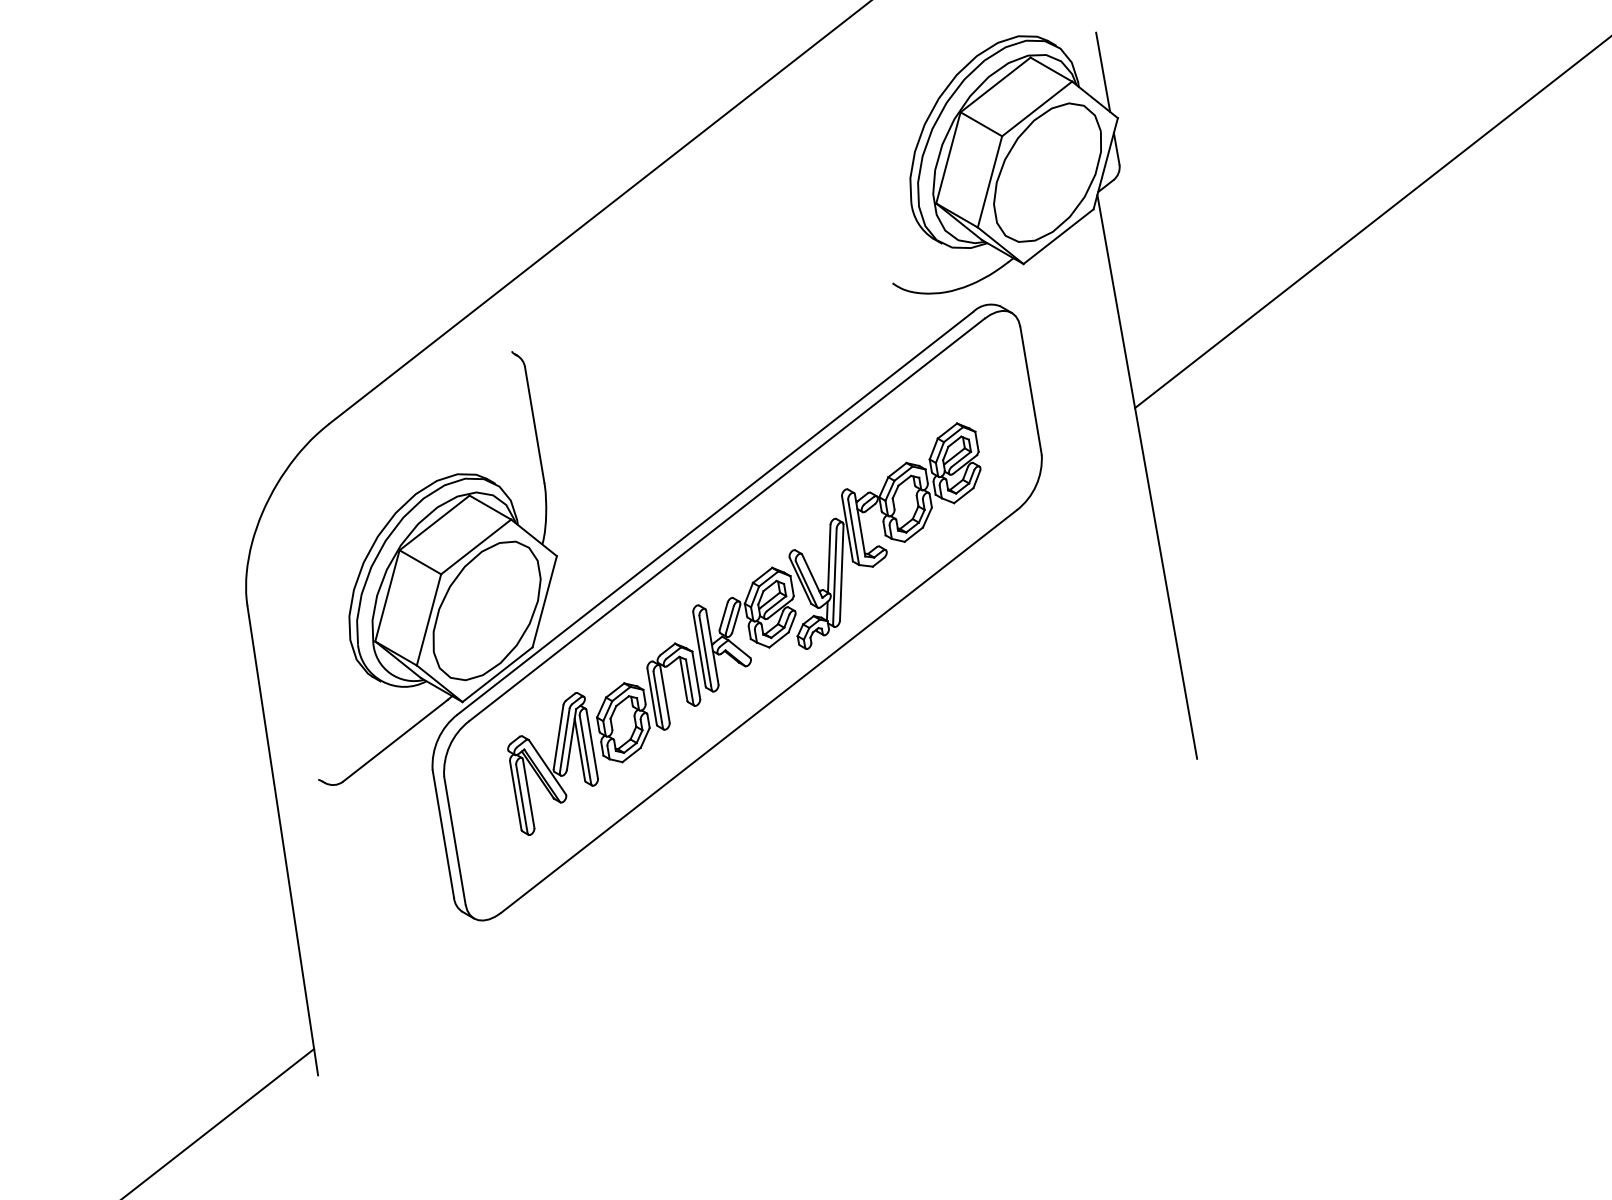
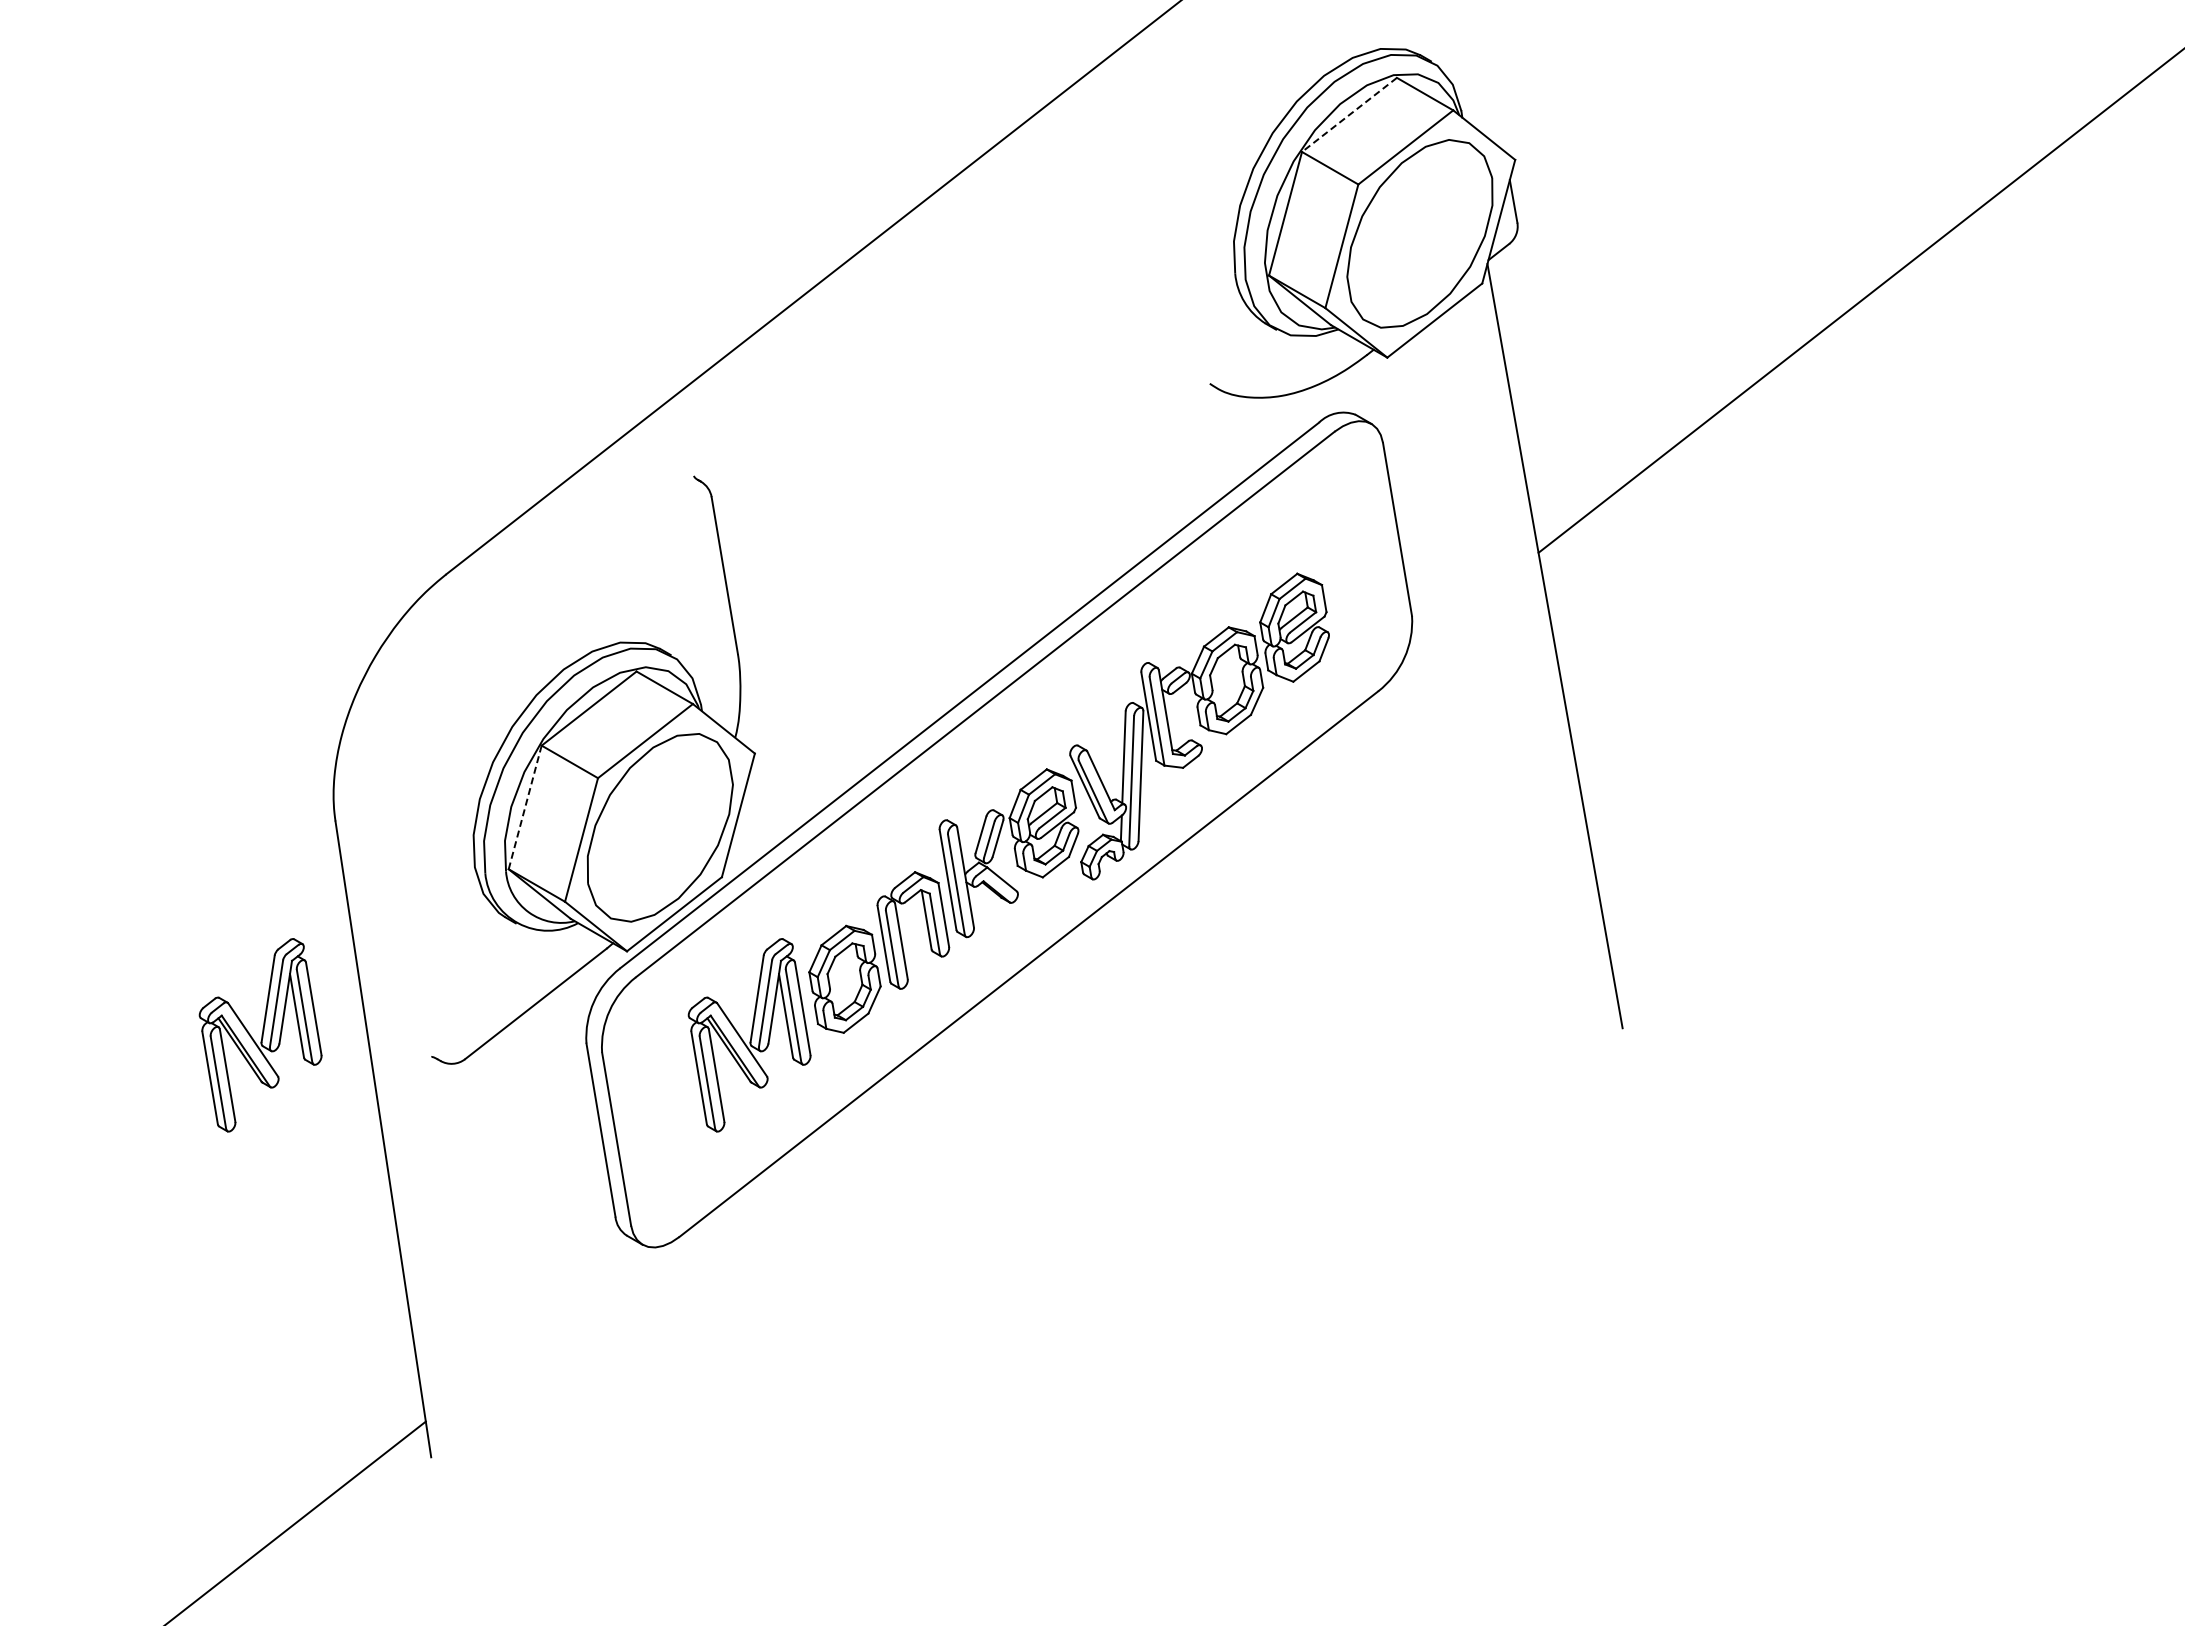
line: (1102, 72) -> (1494, 97), removed
line: (995, 85) -> (1349, 115), solid -> dashed
line: (387, 595) -> (525, 807), solid -> dashed
part: (192, 764) -> (260, 1035), added

